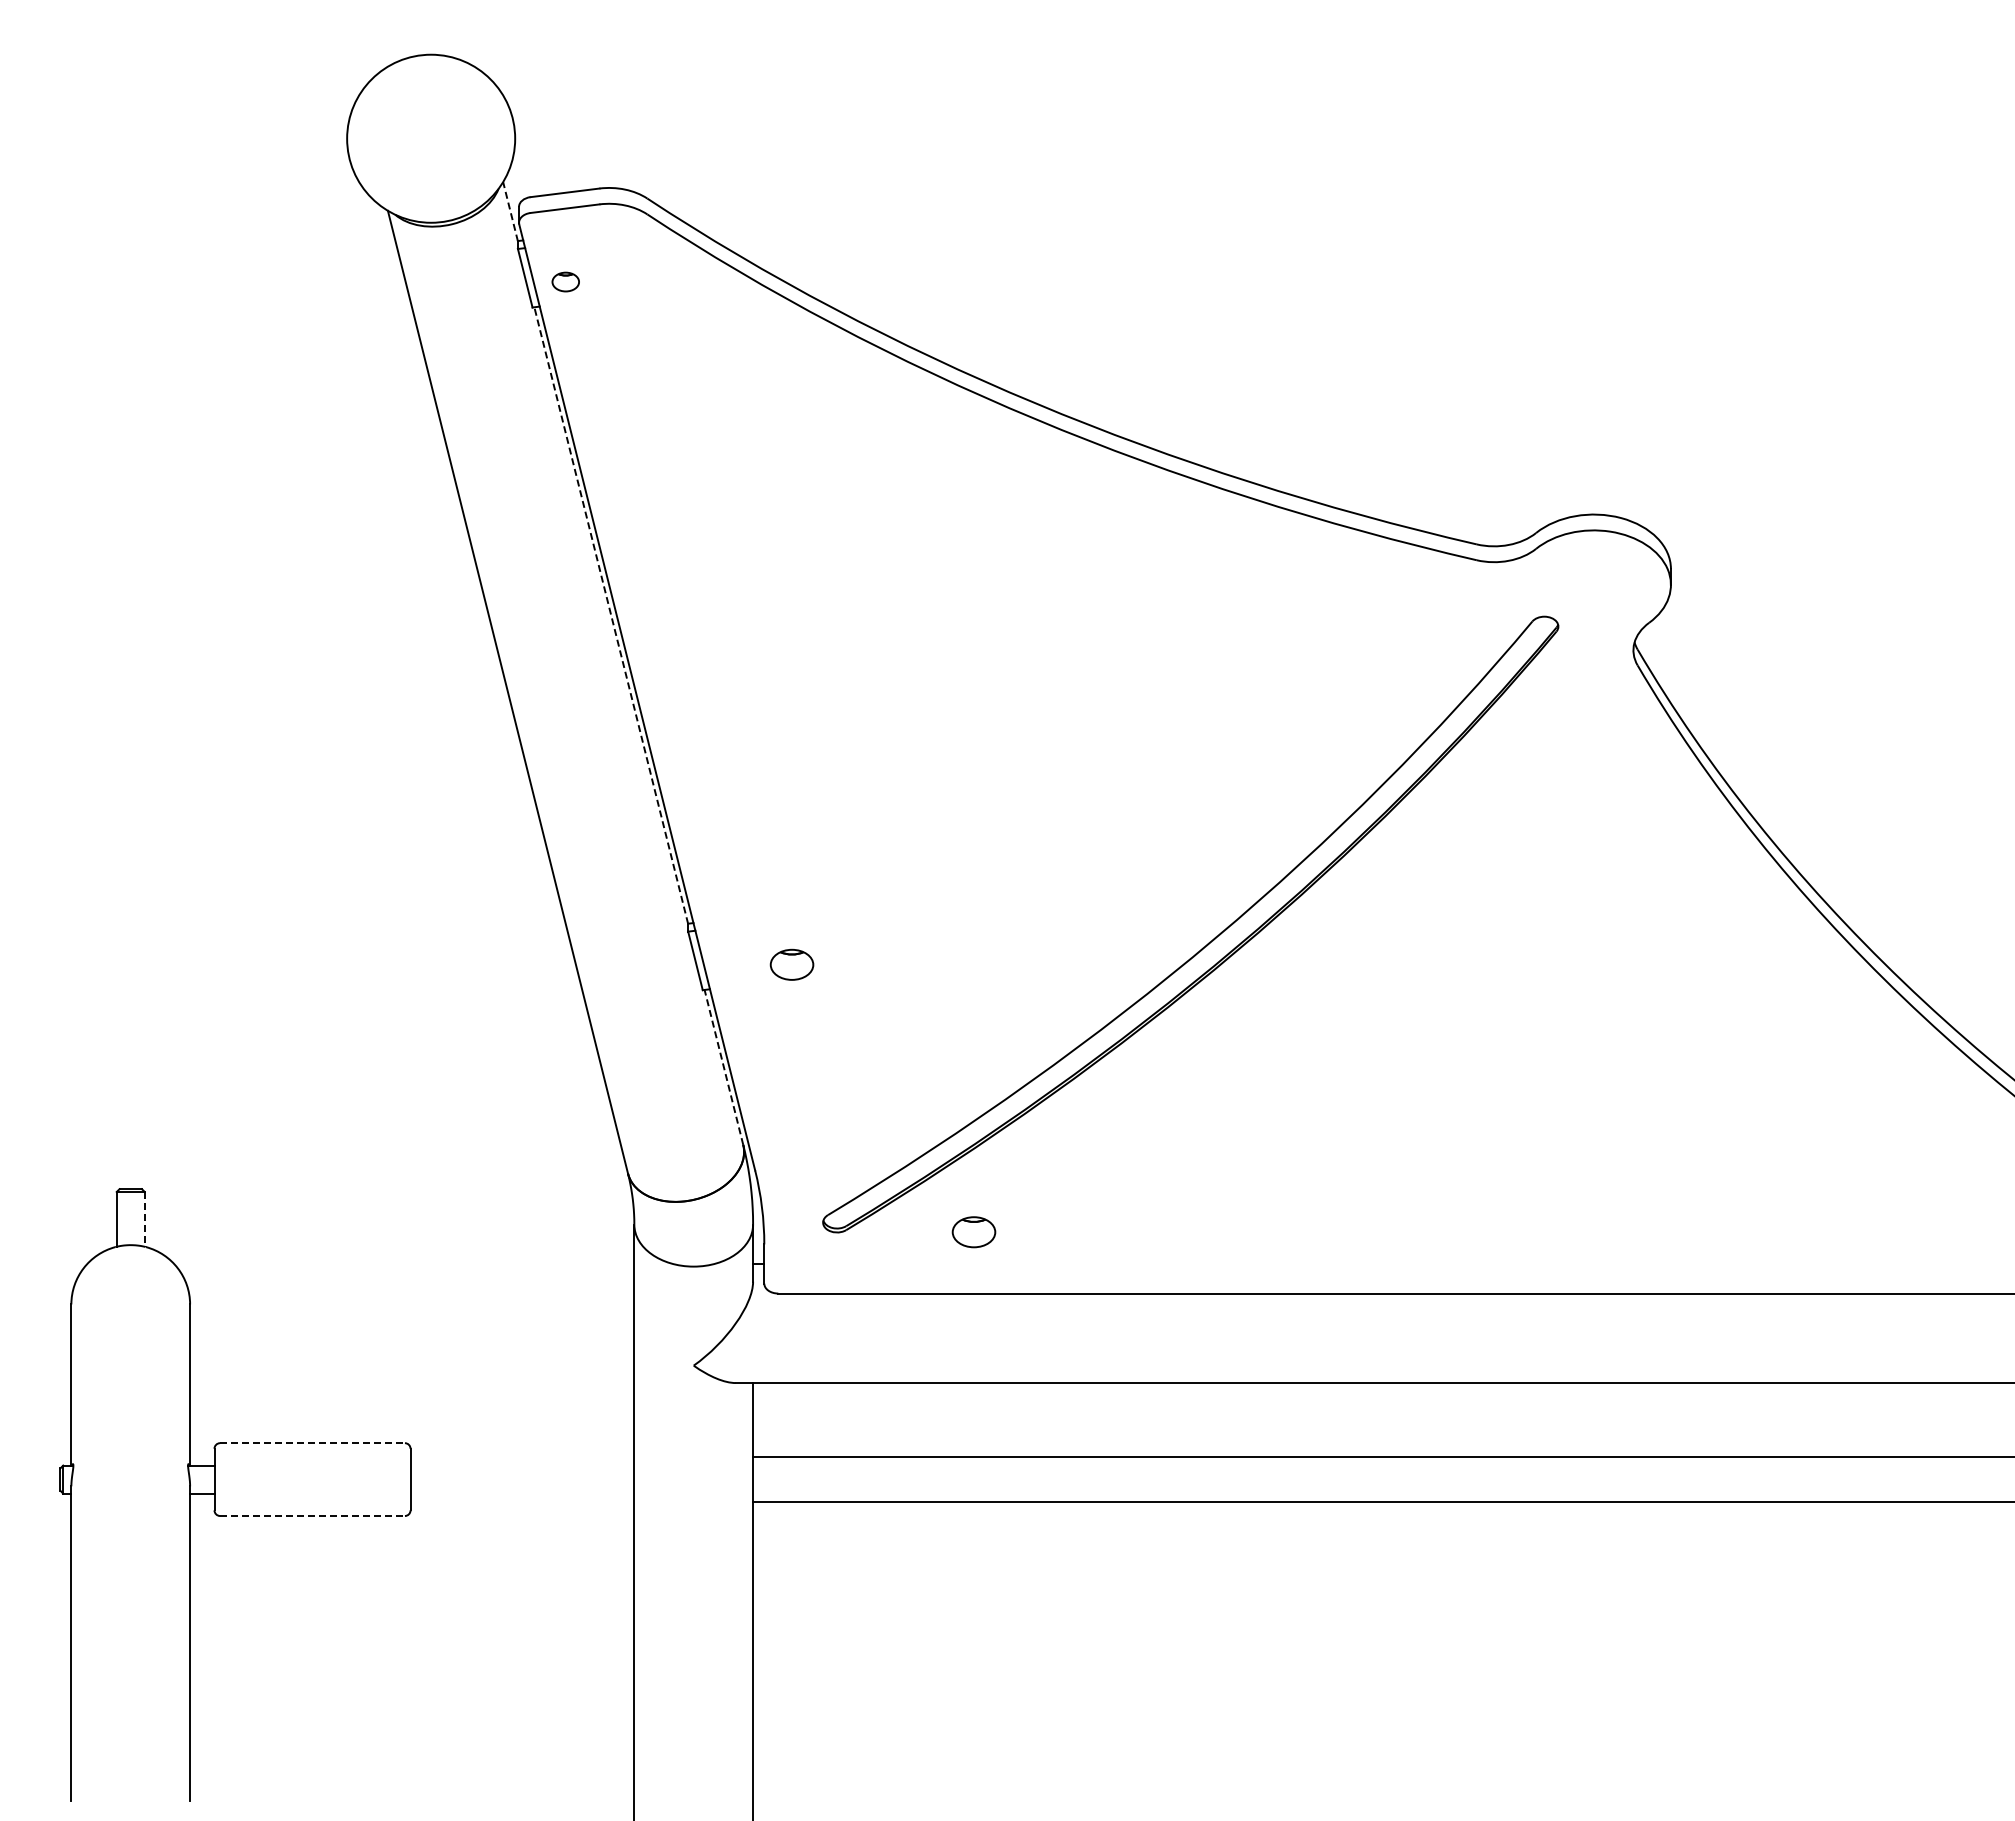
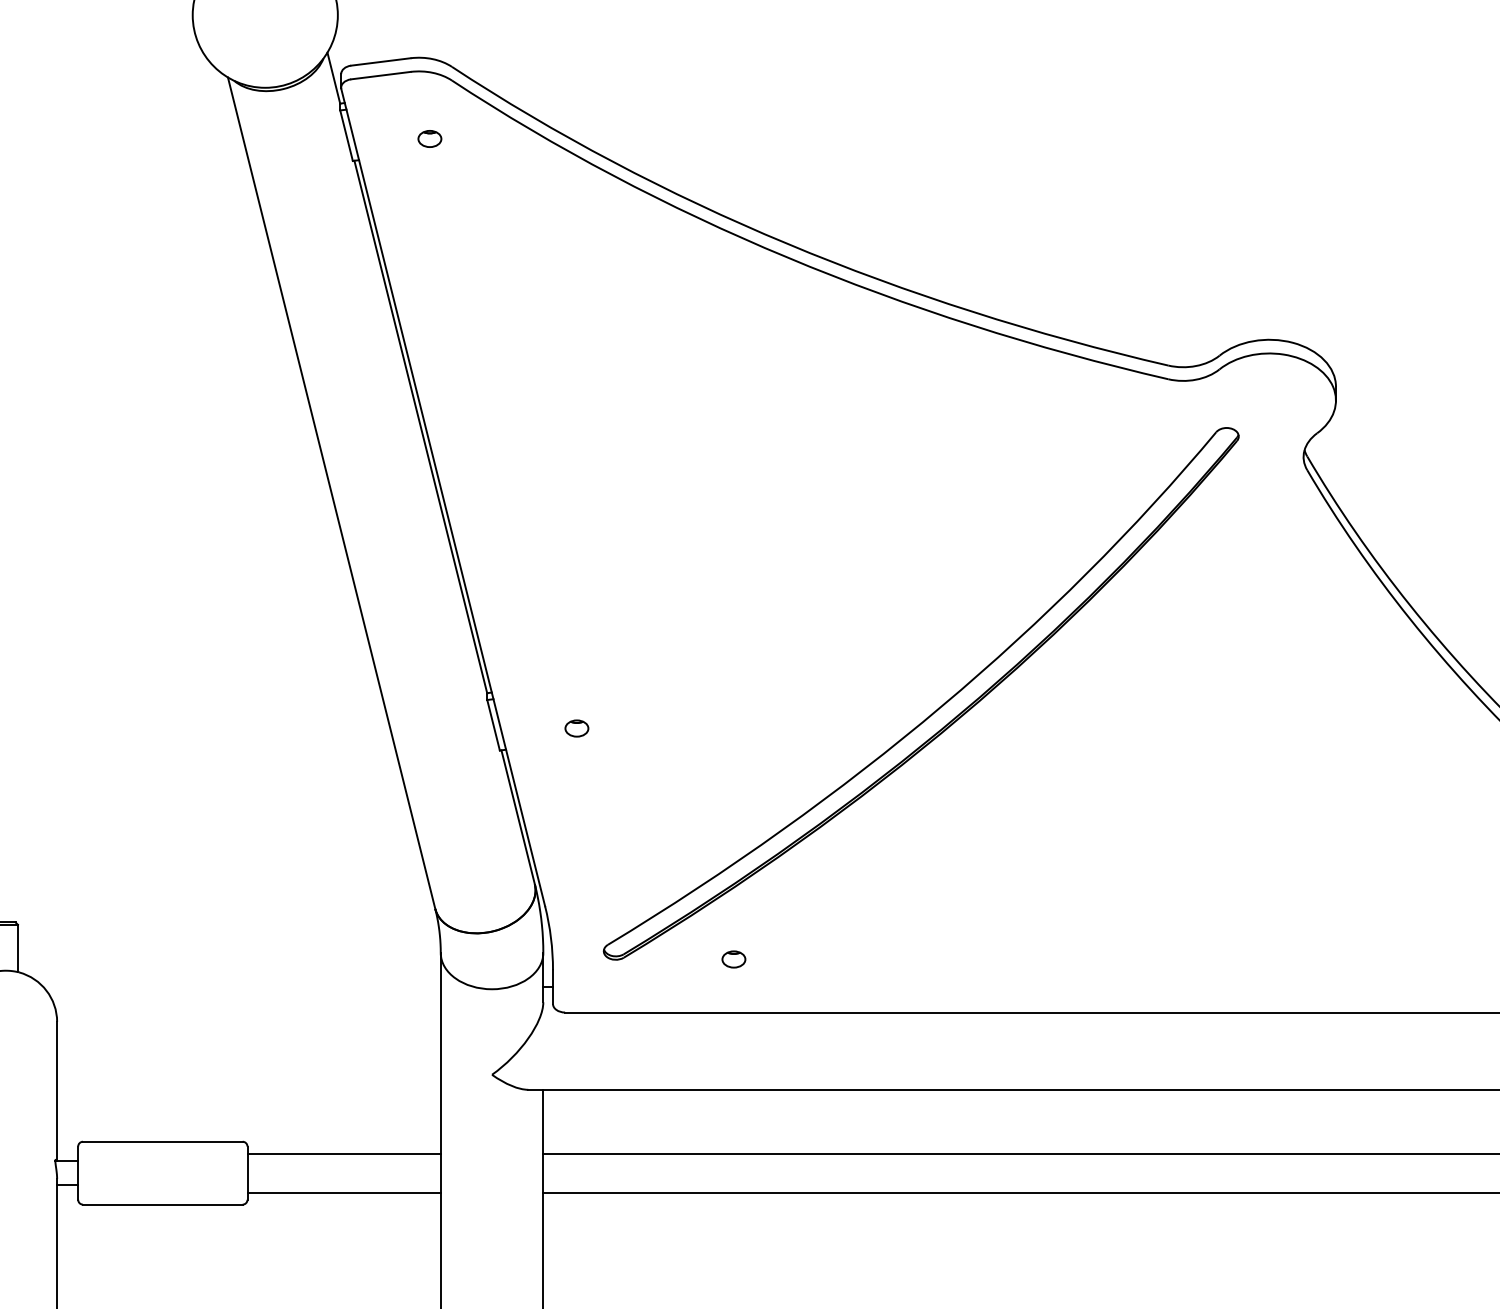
line: (510, 211) -> (333, 78), dashed -> solid
part: (565, 281) -> (429, 138), moved
line: (611, 615) -> (421, 426), dashed -> solid
part: (791, 964) -> (576, 728), size x0.62
line: (723, 1067) -> (517, 817), dashed -> solid
line: (144, 1219) -> (17, 948), dashed -> solid
part: (973, 1231) -> (733, 958), size x0.62
line: (313, 1443) -> (163, 1142), dashed -> solid
line: (522, 1457) -> (344, 1154), added
line: (522, 1502) -> (344, 1192), added
line: (313, 1516) -> (163, 1205), dashed -> solid

